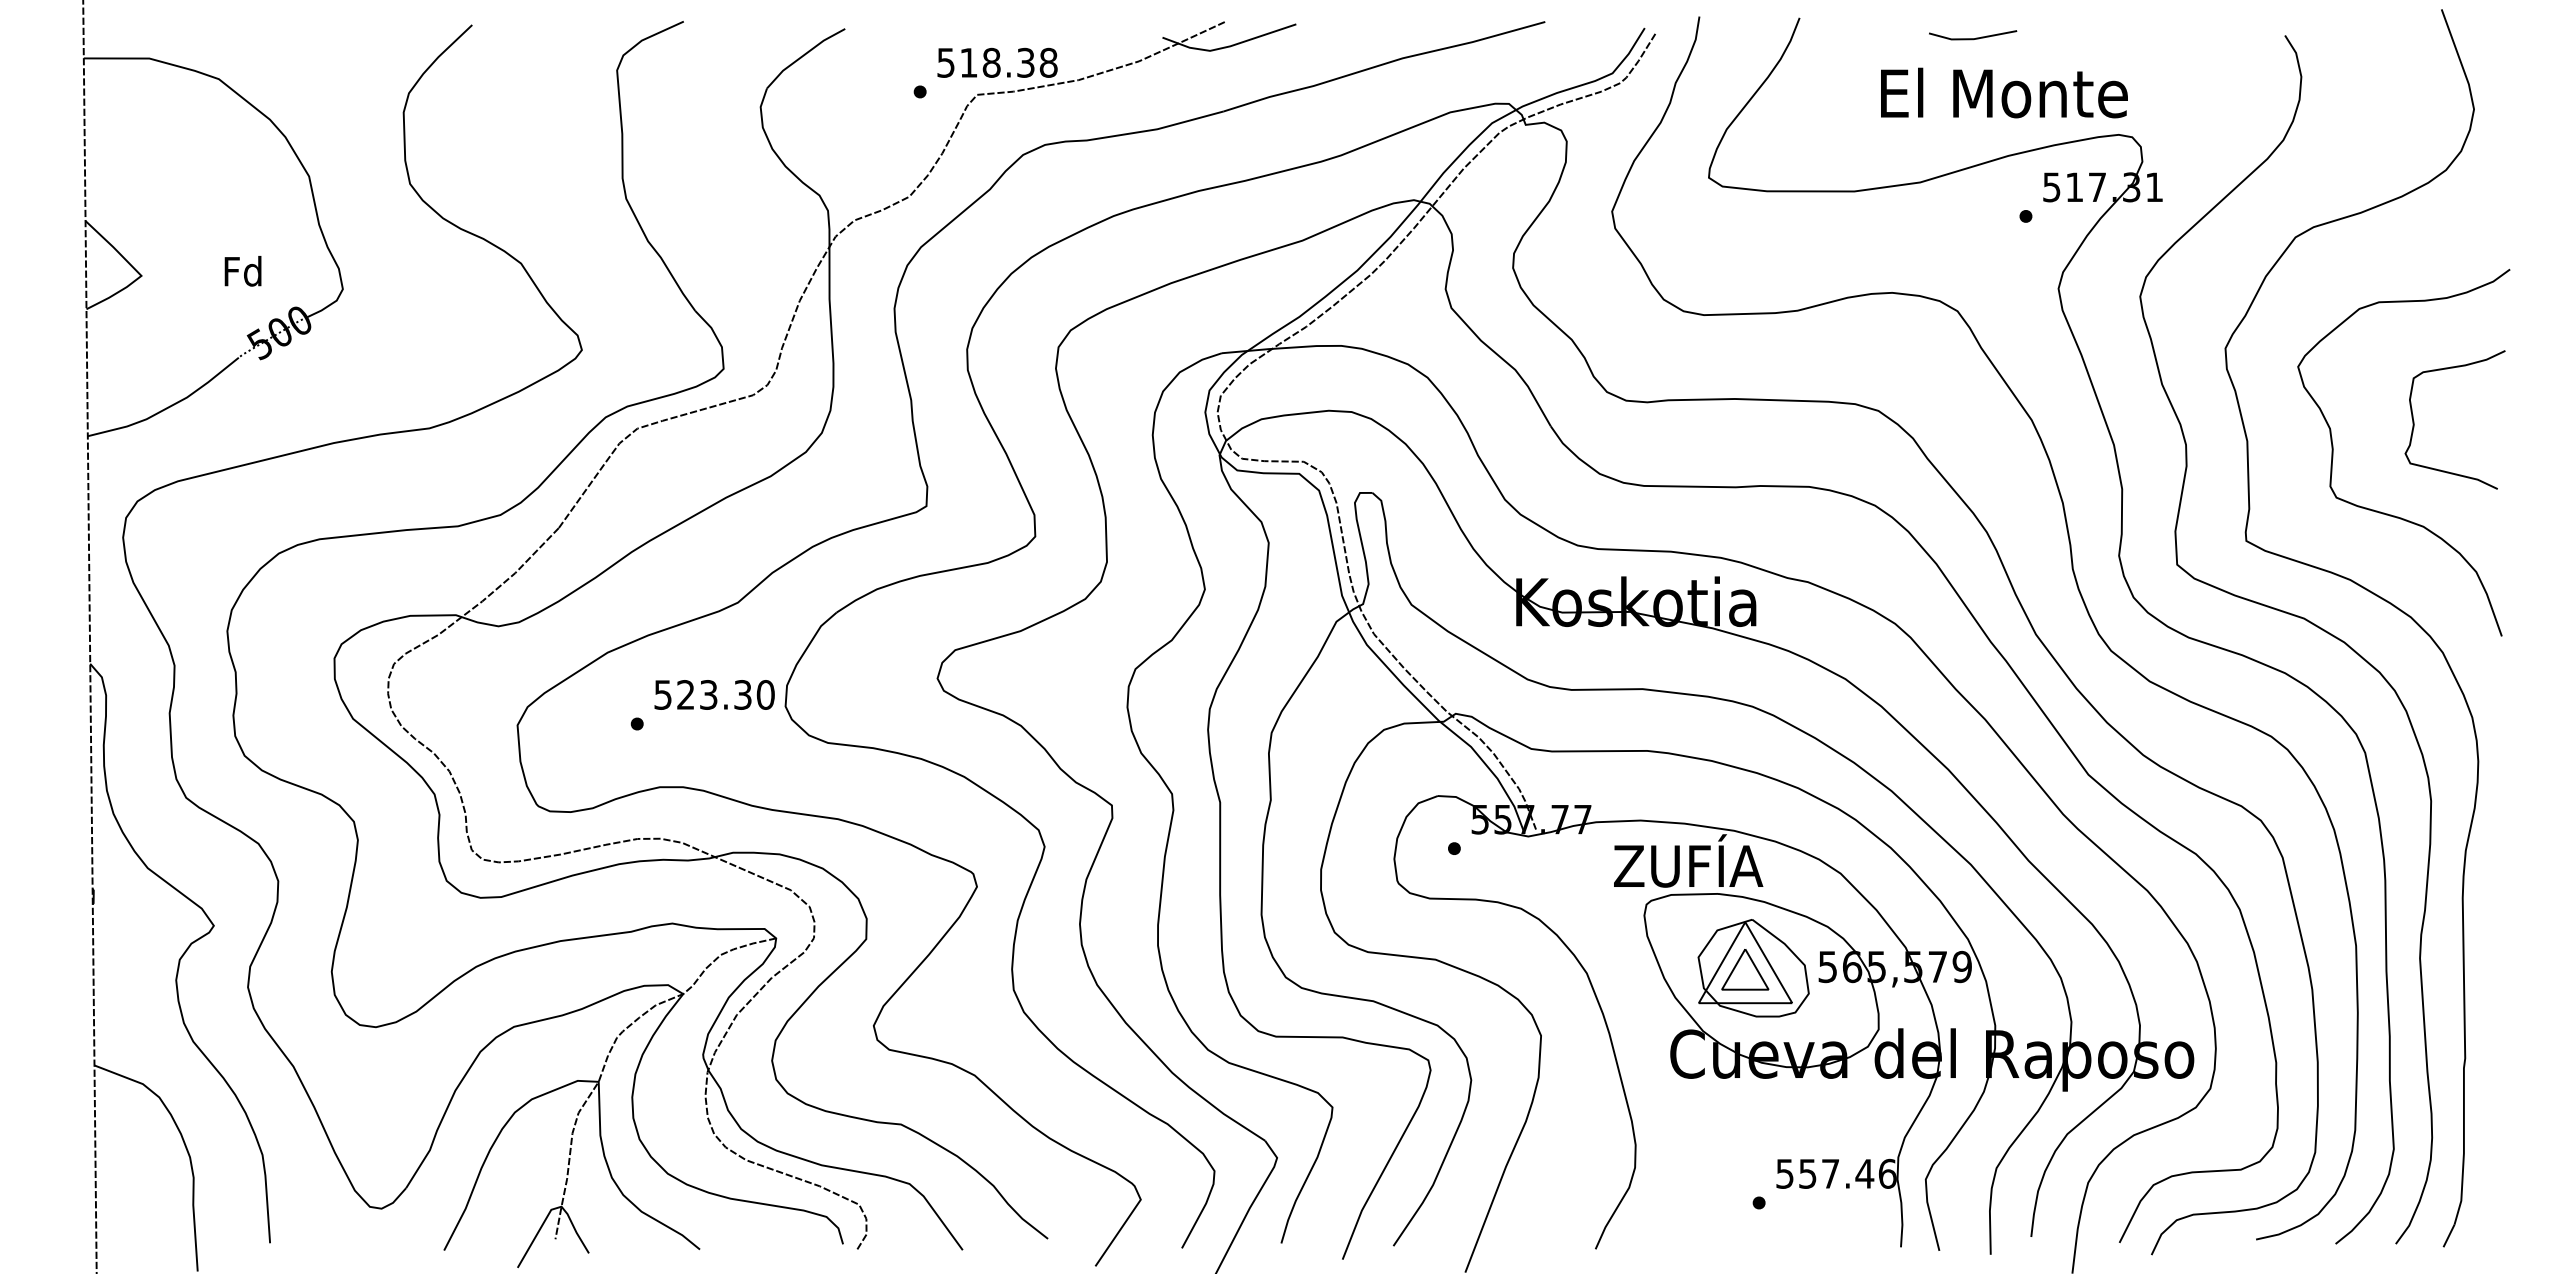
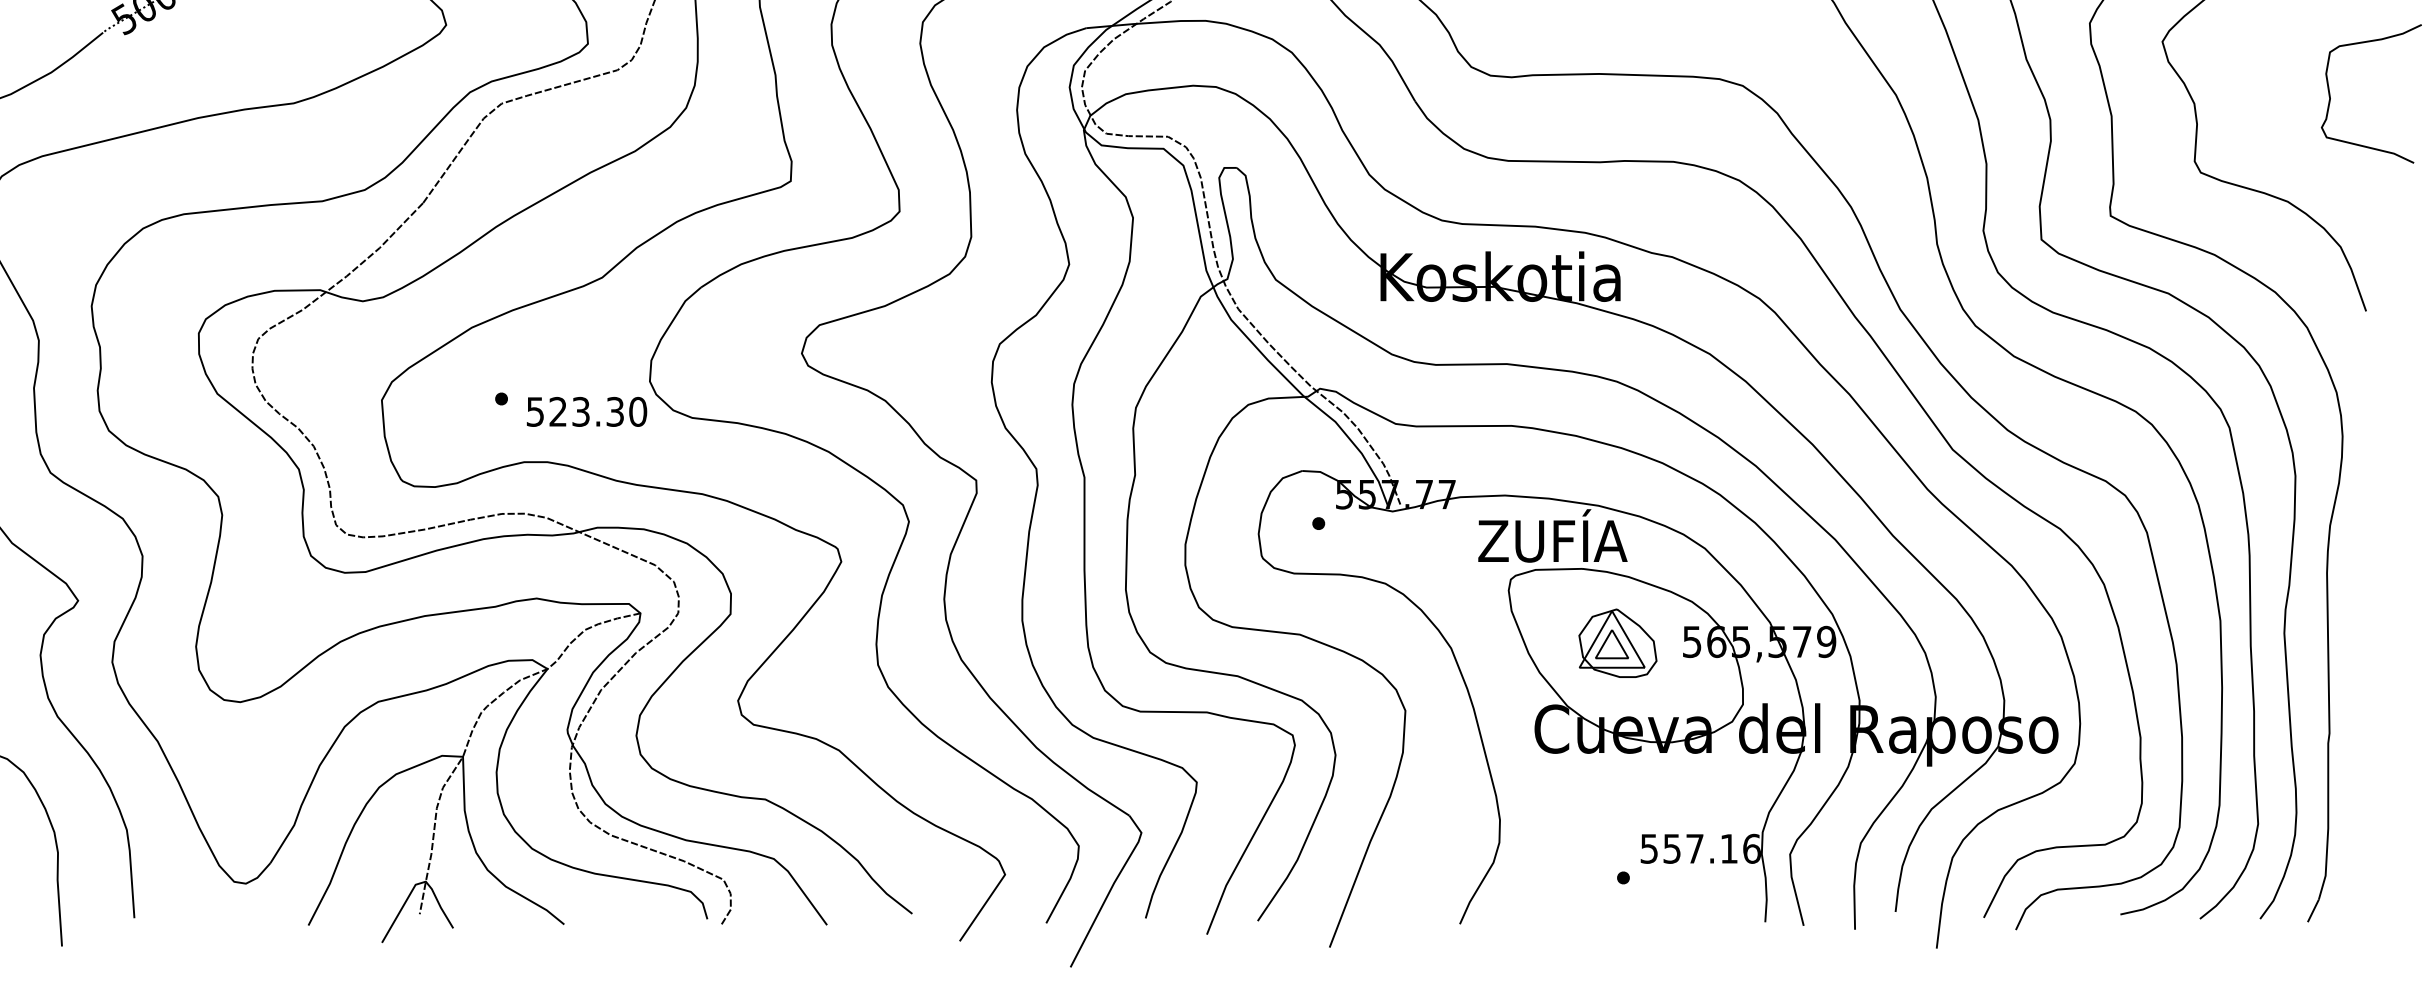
curve: (2414, 420) -> (2330, 94), moved
text: (714, 694) -> (586, 411), moved
part: (1753, 968) -> (1617, 643), size x0.7
text: (1864, 1173) -> (1728, 848), 557.46 -> 557.16

